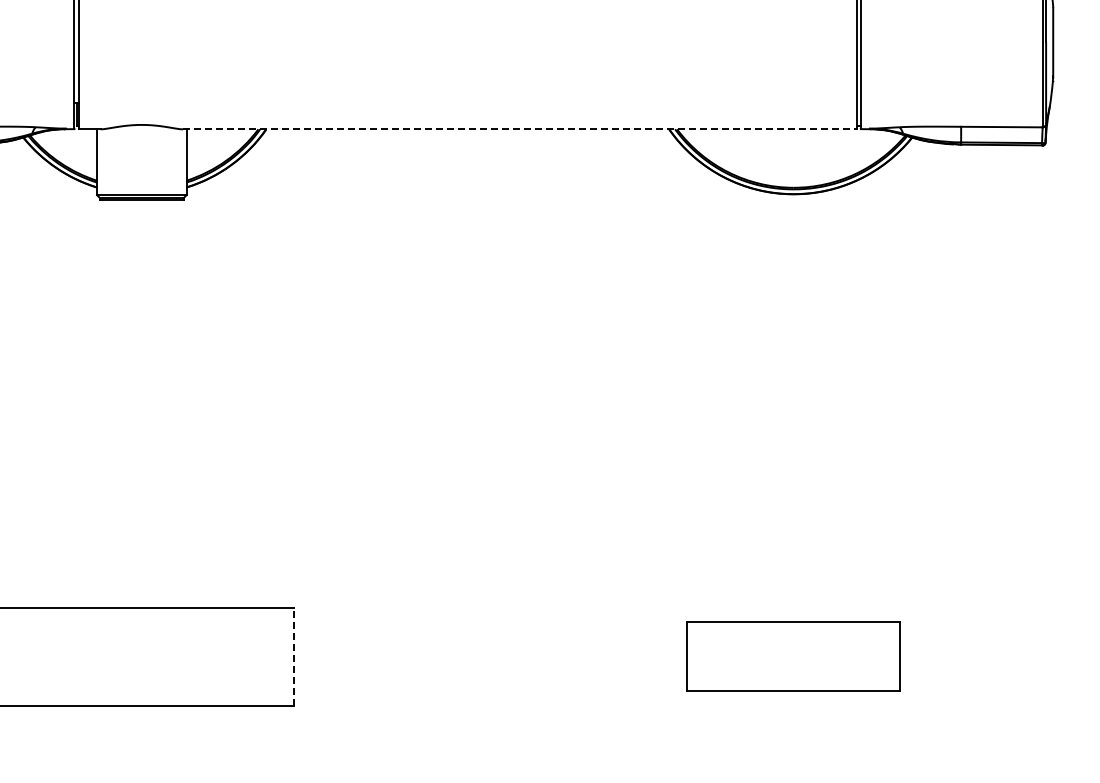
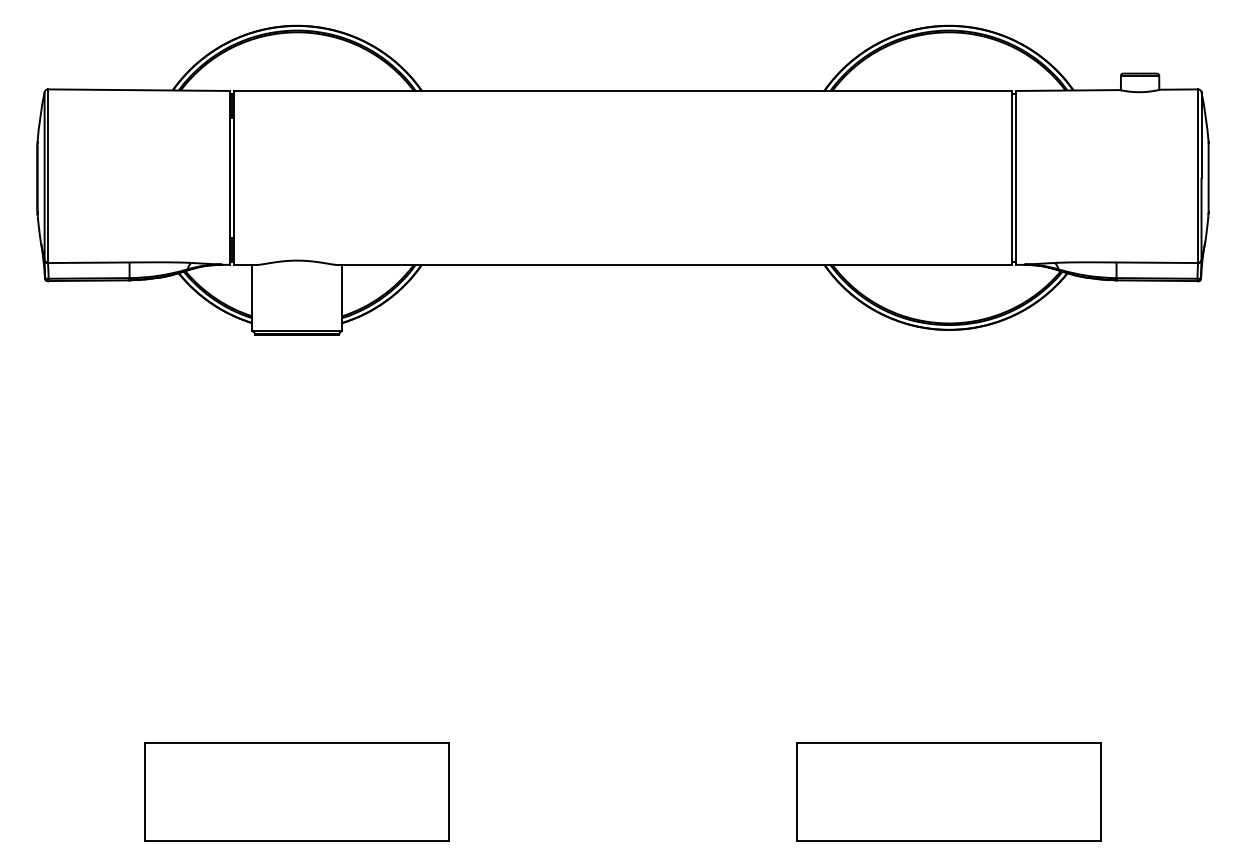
line: (520, 129) -> (675, 265), dashed -> solid
part: (793, 655) -> (948, 791), size x1.43
line: (294, 656) -> (449, 792), dashed -> solid

